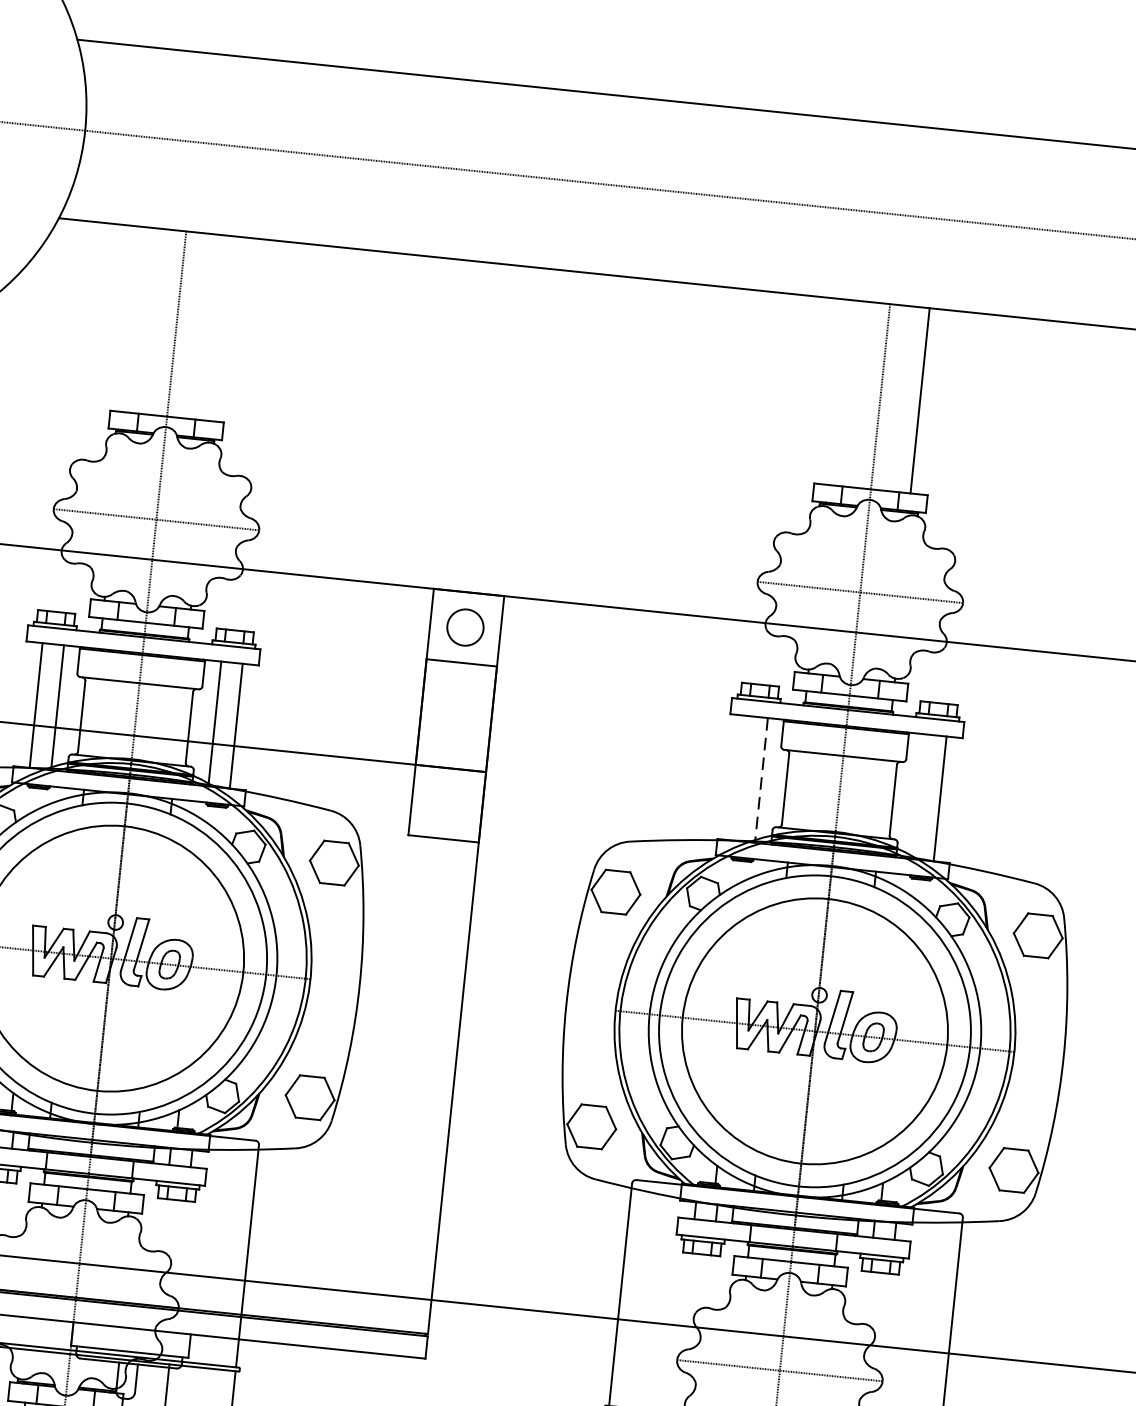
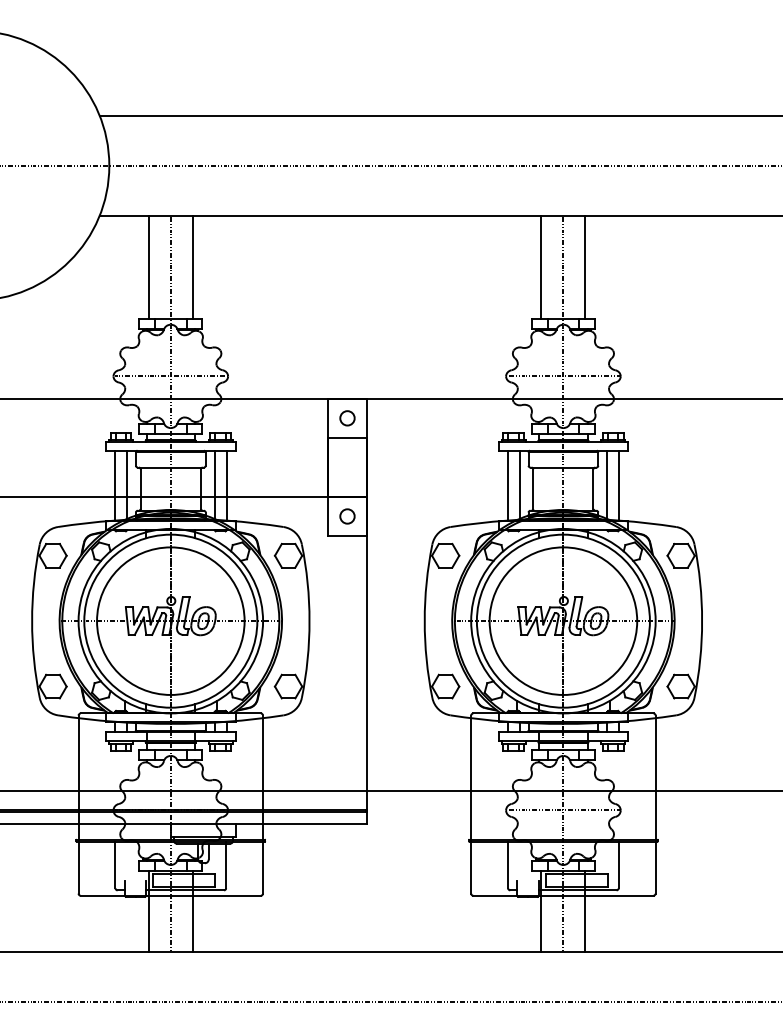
line: (136, 318) -> (148, 266), added
line: (215, 326) -> (192, 266), added
line: (841, 391) -> (541, 266), added
circle: (465, 627) -> (347, 418), size x0.71
line: (739, 777) -> (507, 485), added
line: (761, 779) -> (519, 485), dashed -> solid
line: (919, 796) -> (607, 485), added
circle: (447, 803) -> (347, 516), added

